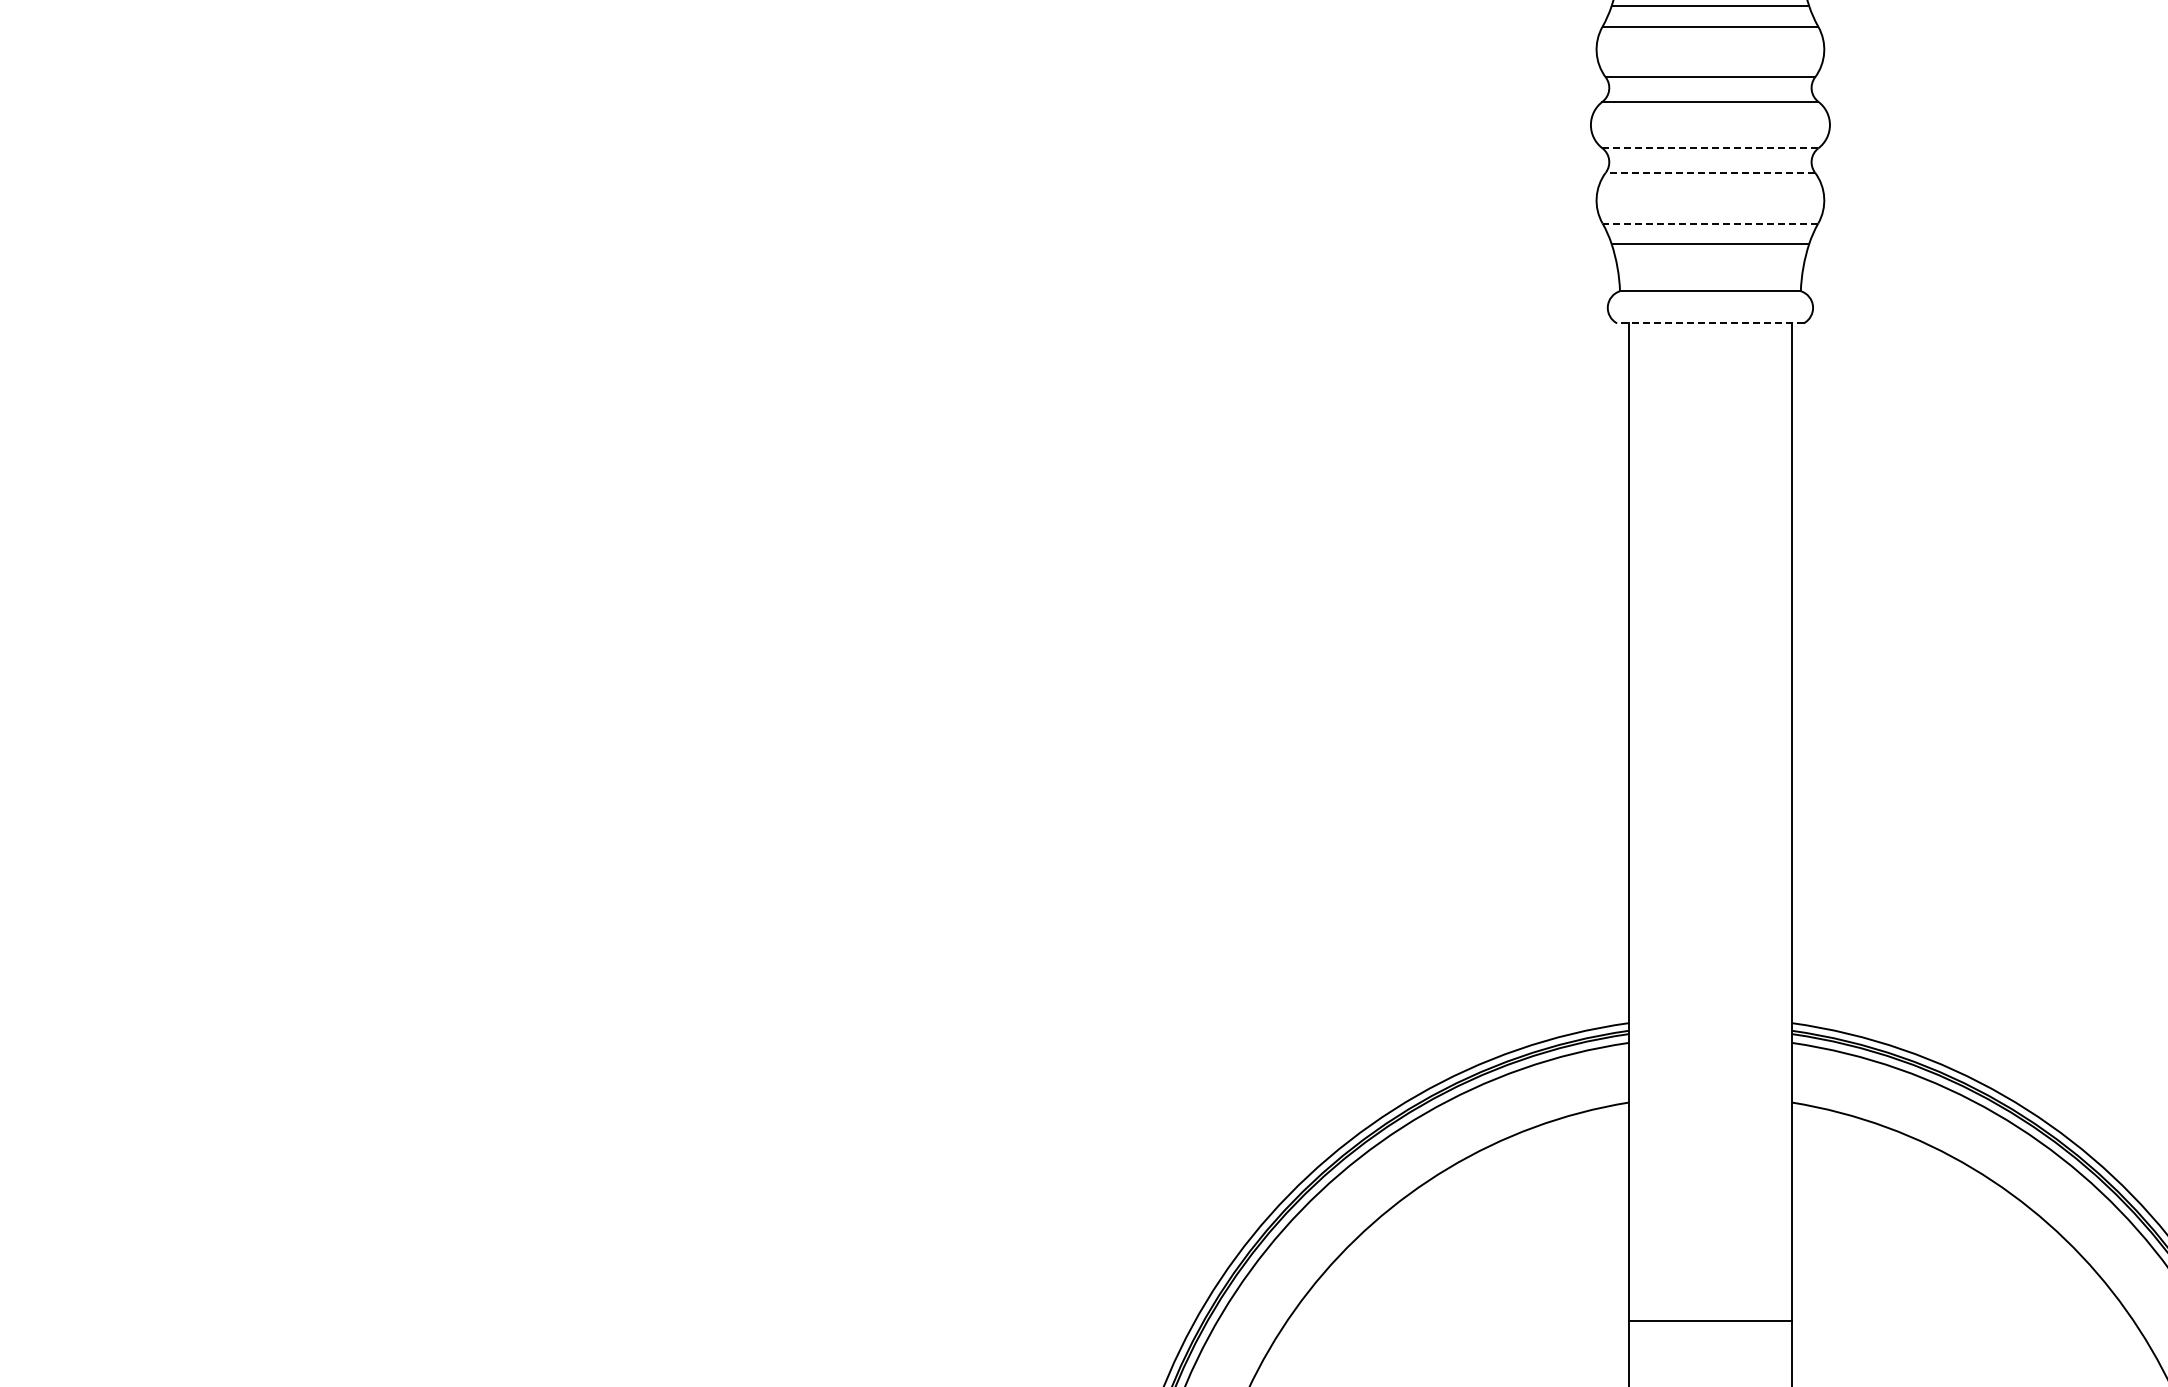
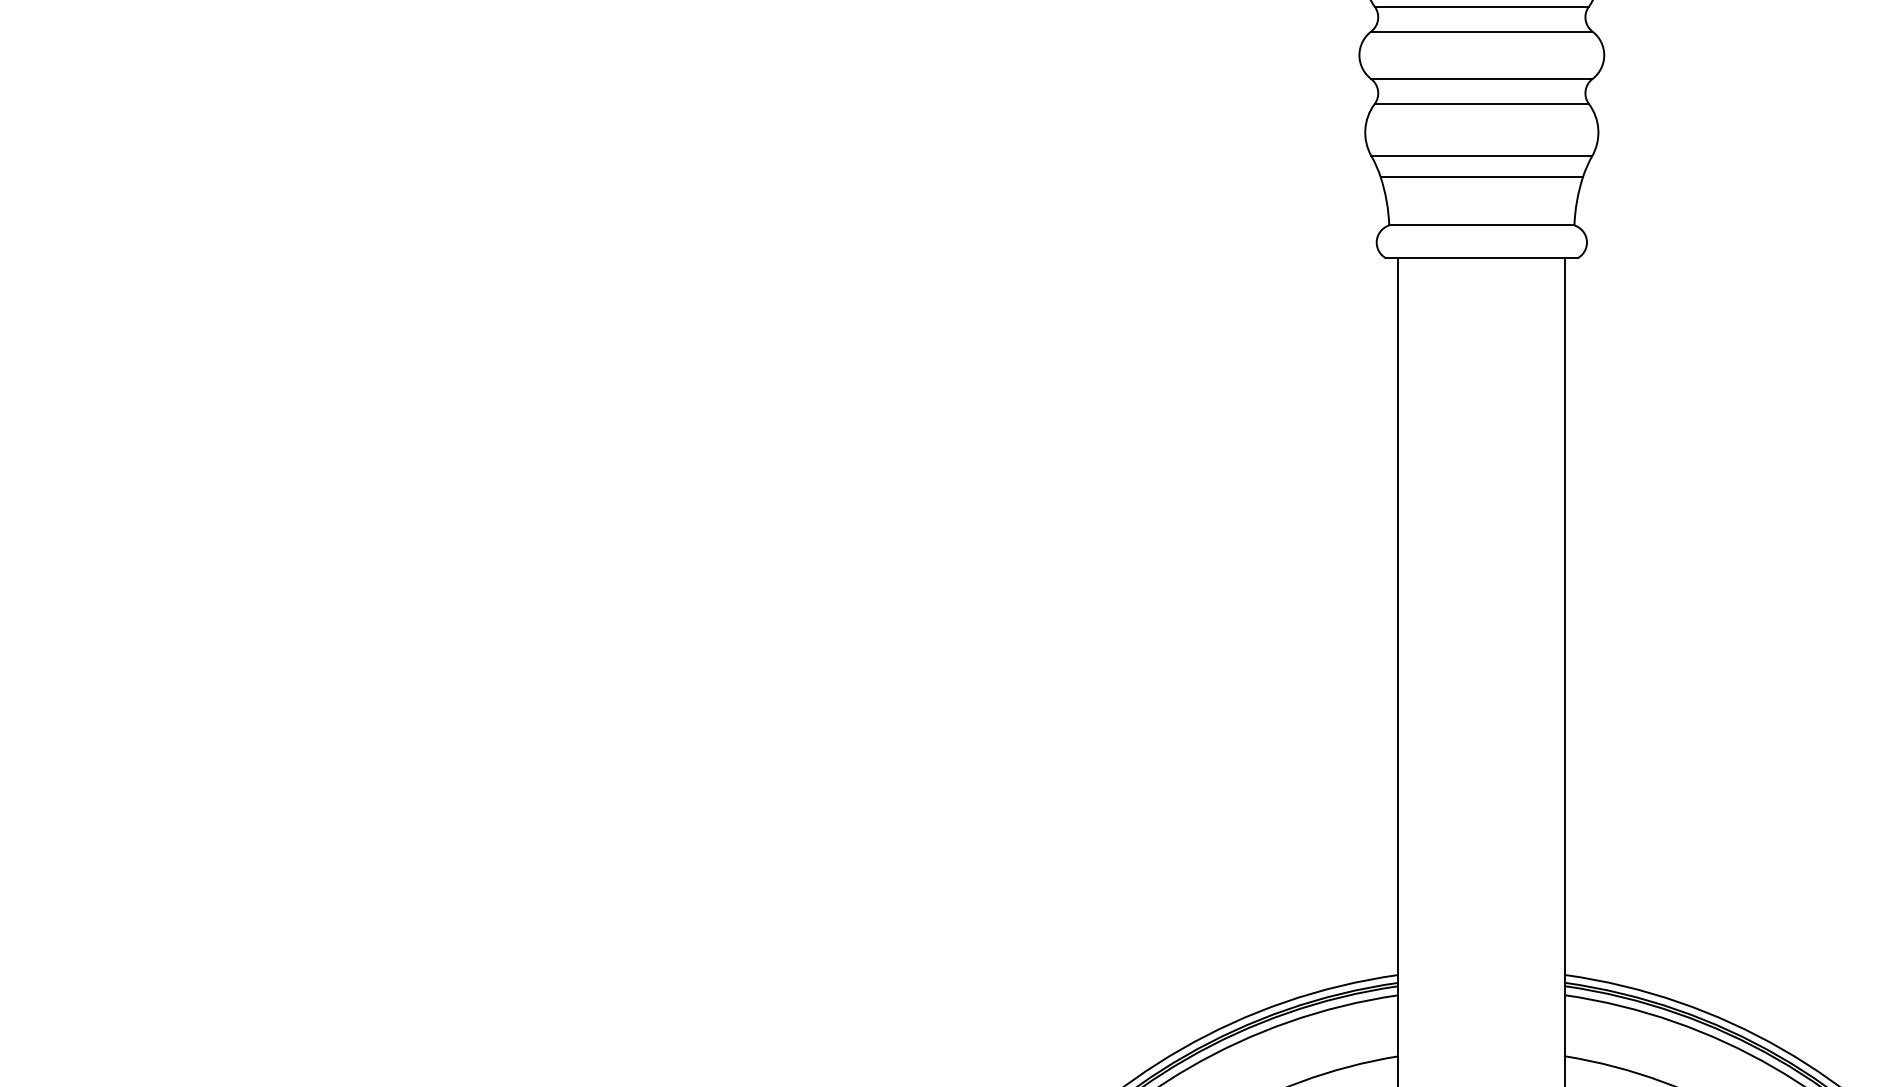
line: (1709, 148) -> (1480, 79), dashed -> solid
line: (1710, 172) -> (1481, 103), dashed -> solid
line: (1710, 223) -> (1481, 156), dashed -> solid
line: (1709, 323) -> (1480, 258), dashed -> solid

